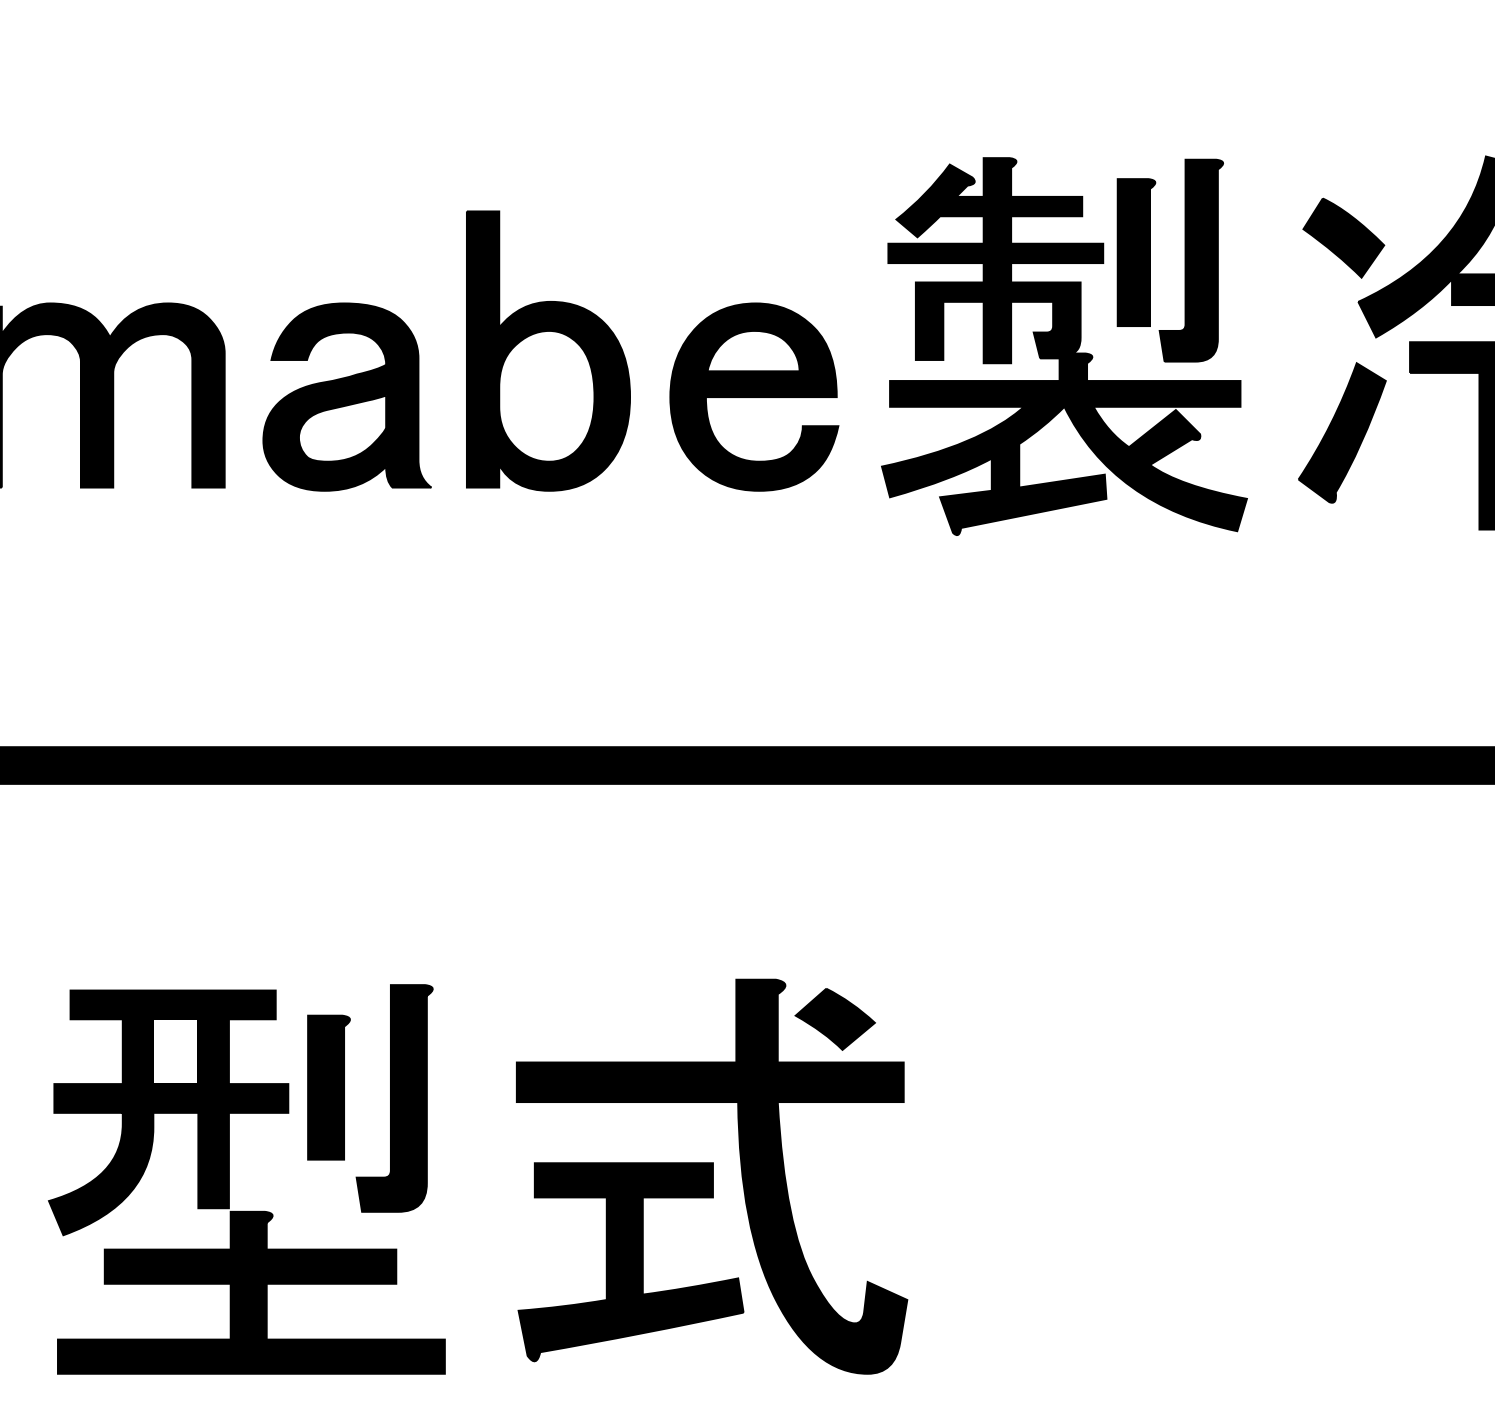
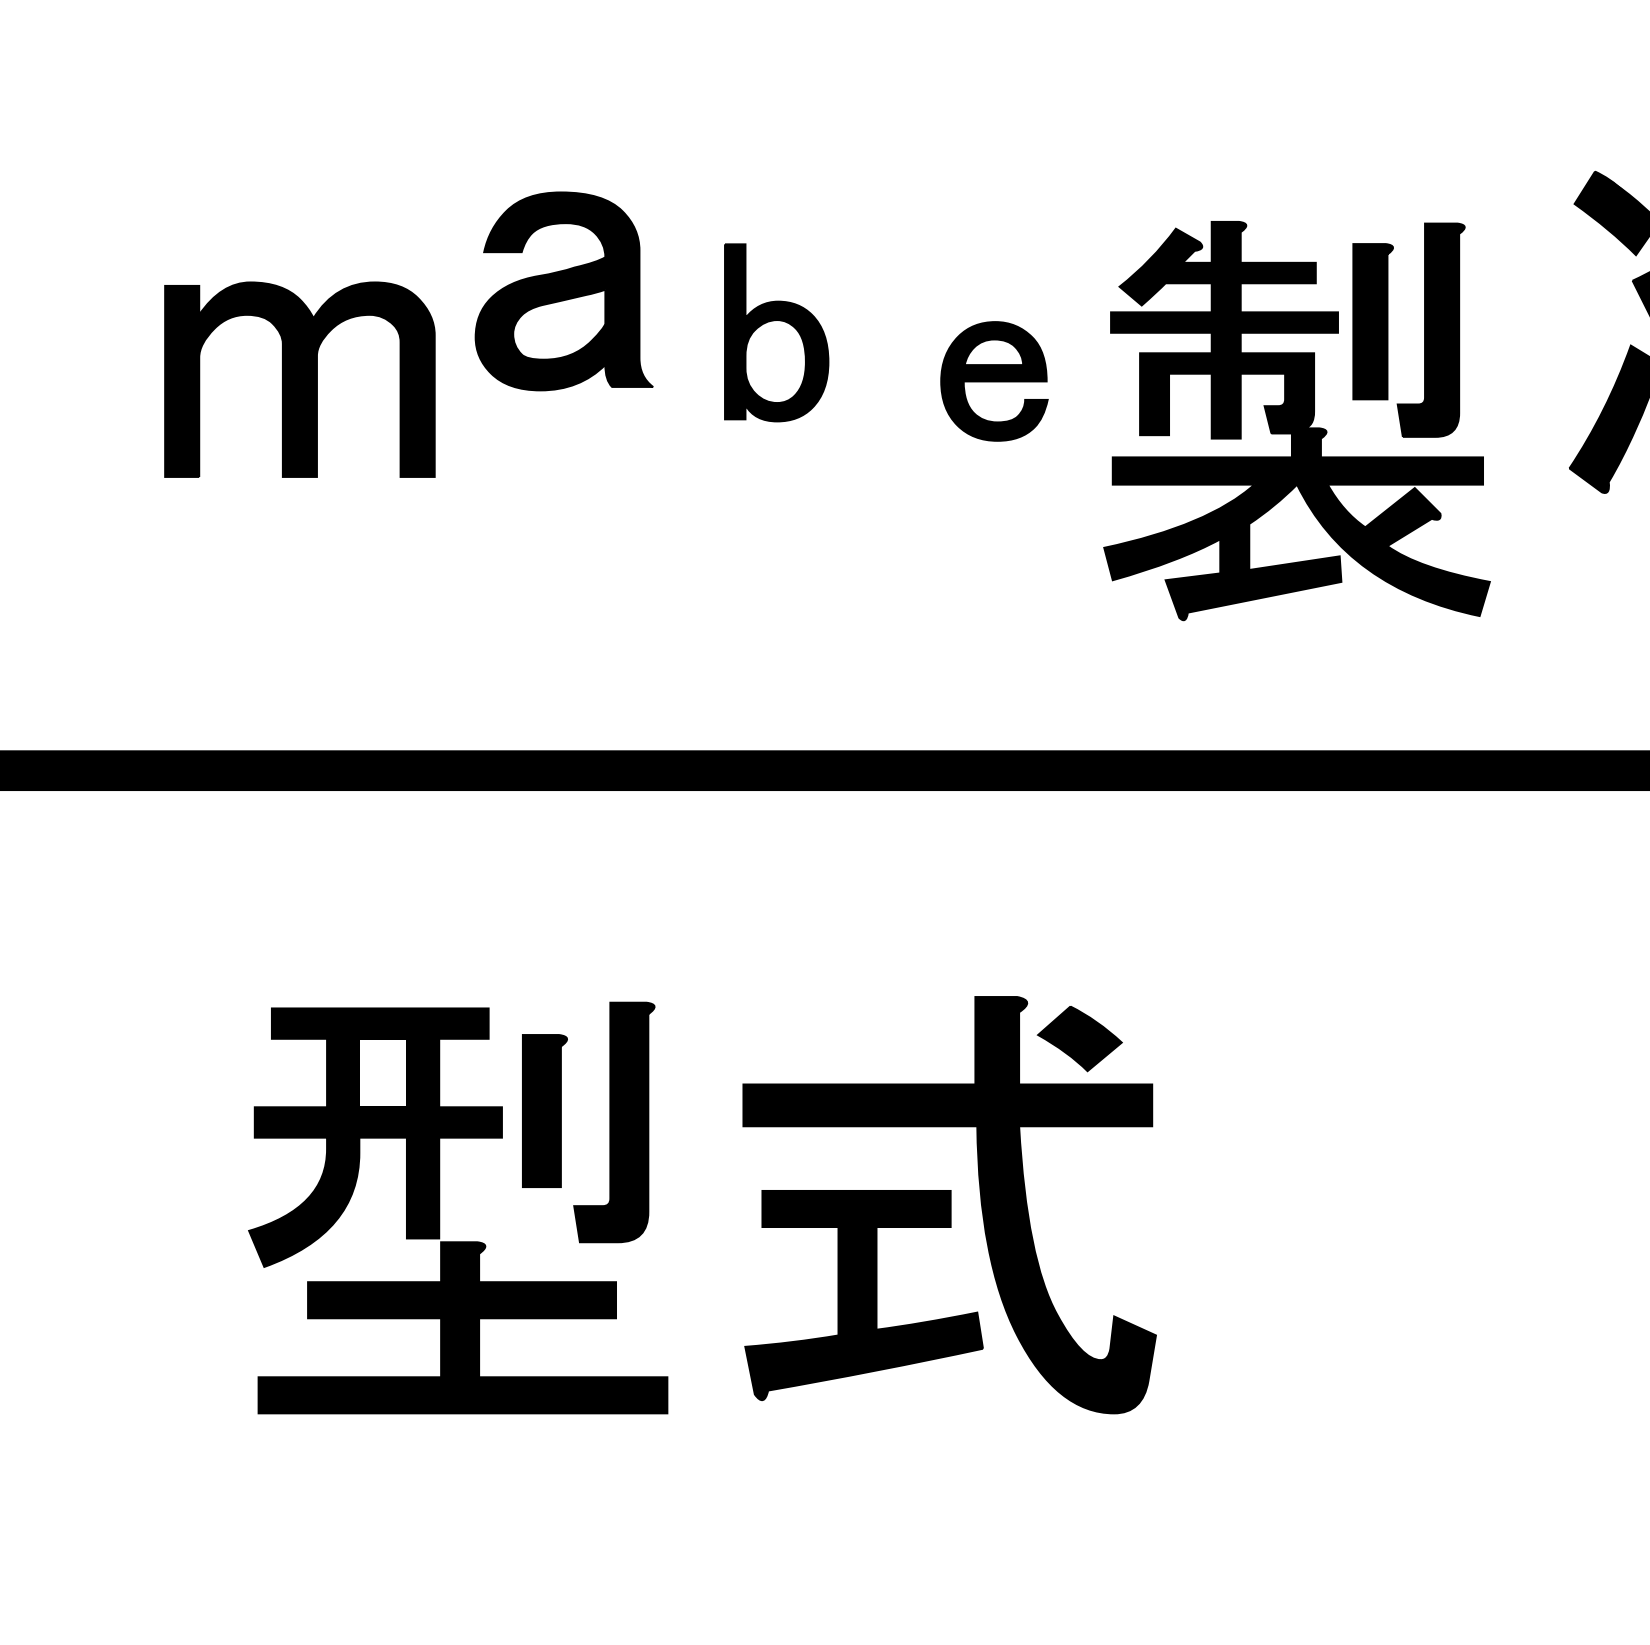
part: (1063, 347) -> (1296, 421), moved
part: (548, 350) -> (776, 332), size x0.6
part: (346, 397) -> (563, 291), moved
part: (754, 397) -> (994, 381), size x0.6

